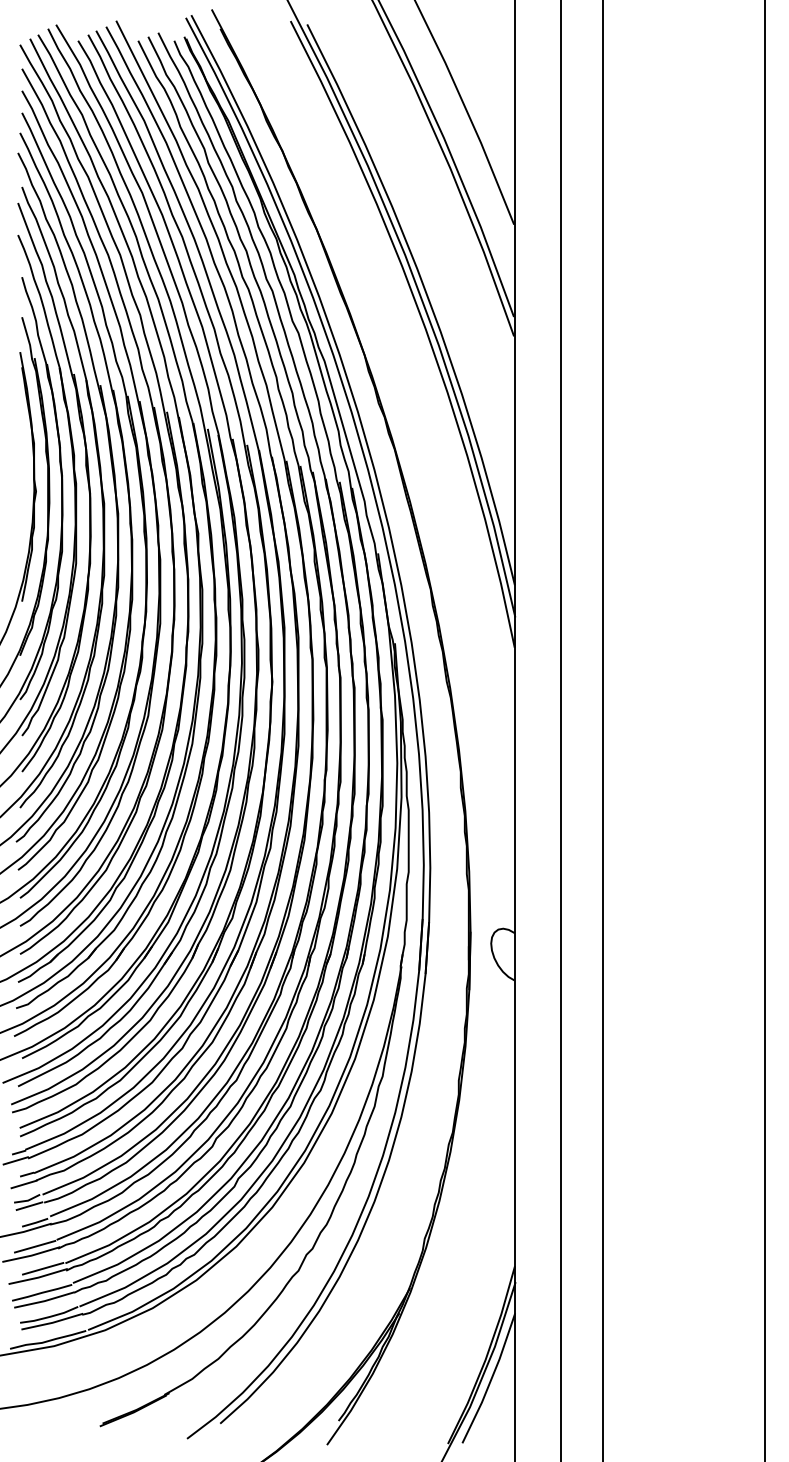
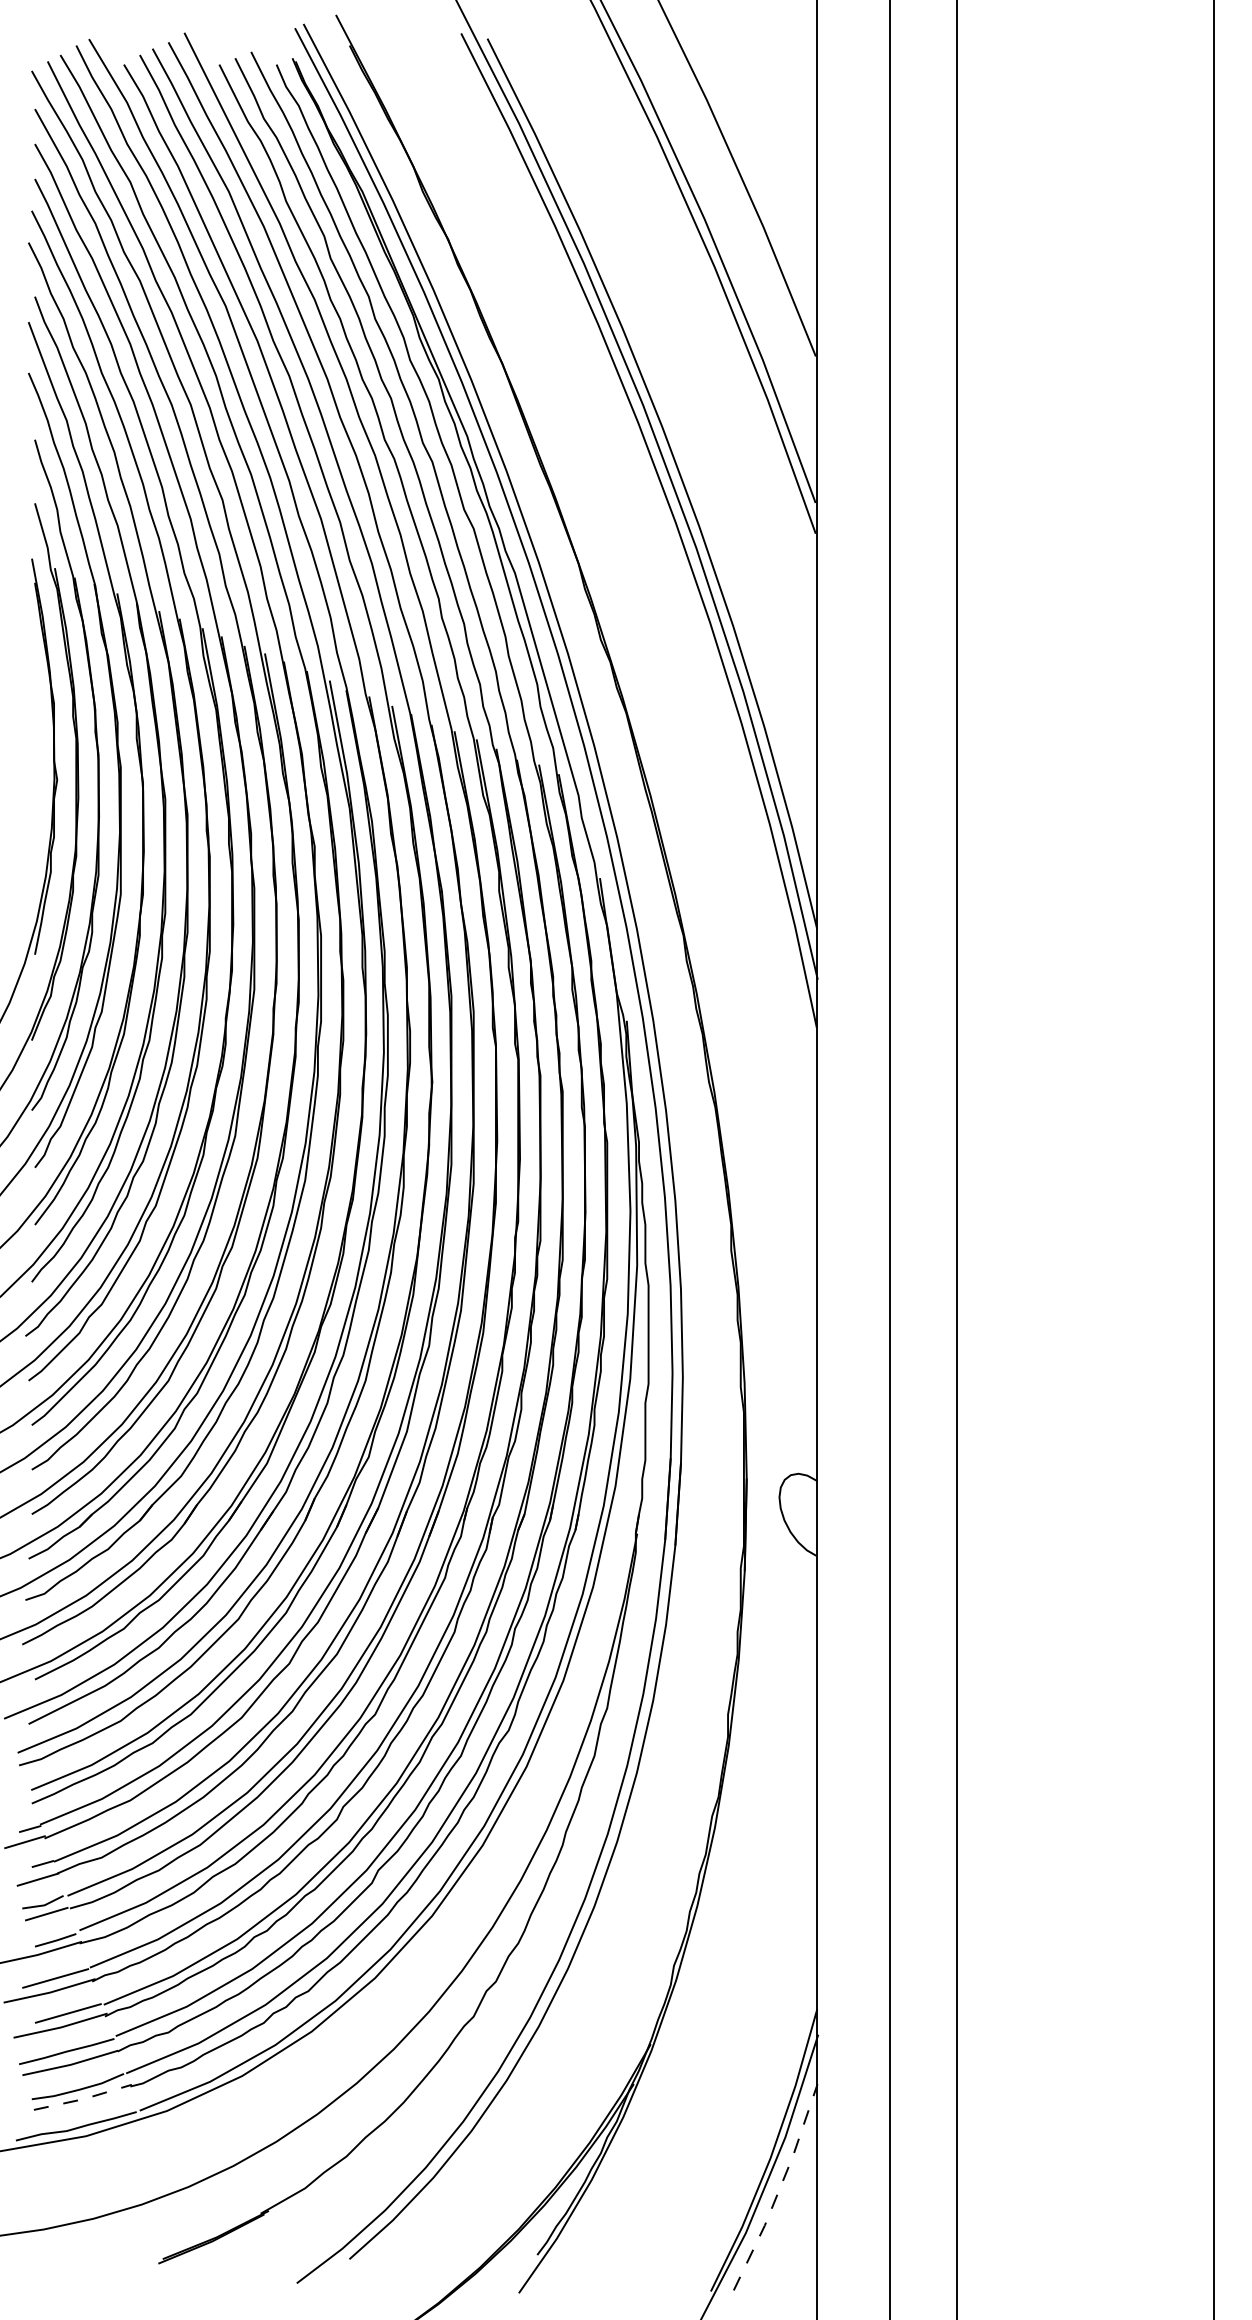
line: (52, 1322) -> (83, 2098), solid -> dashed
line: (491, 1379) -> (779, 2189), solid -> dashed

